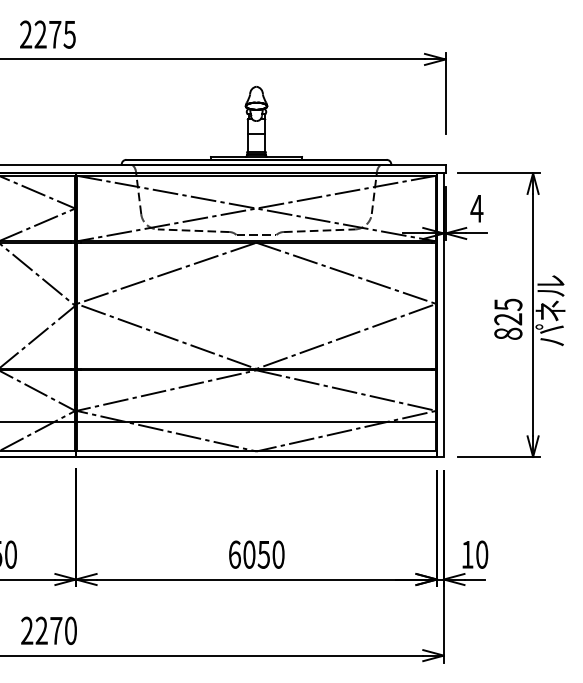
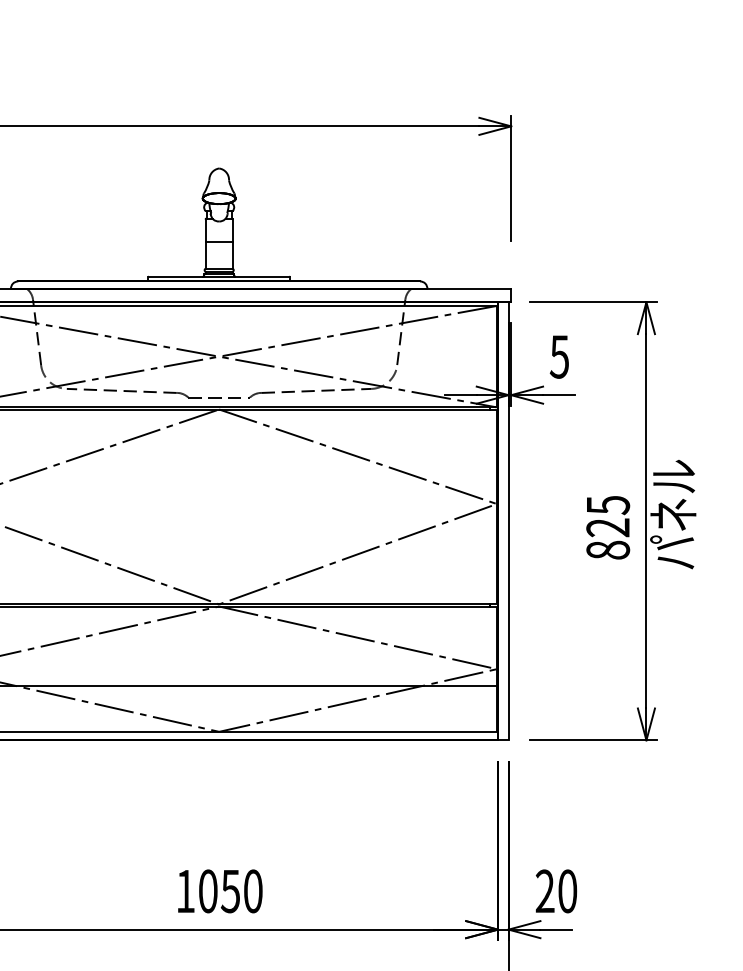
text: (476, 208) -> (558, 356), 4 -> 5
text: (234, 554) -> (185, 891), 6050 -> 1050
text: (467, 554) -> (545, 891), 10 -> 20

